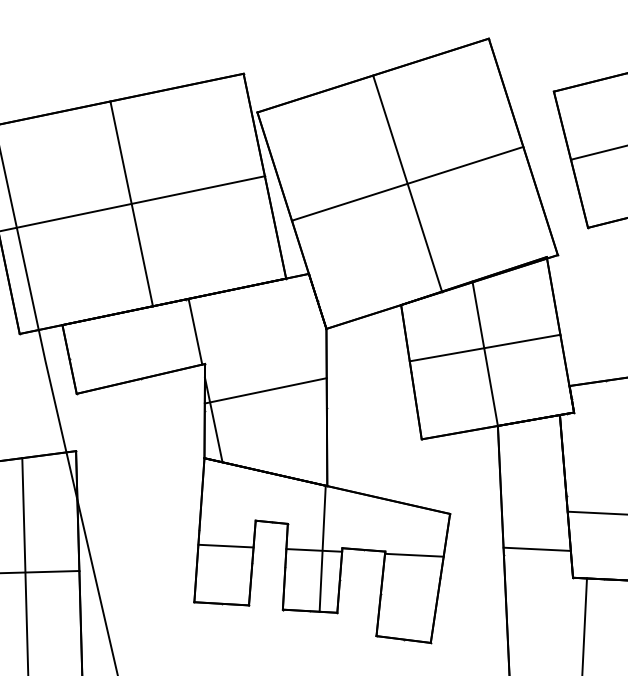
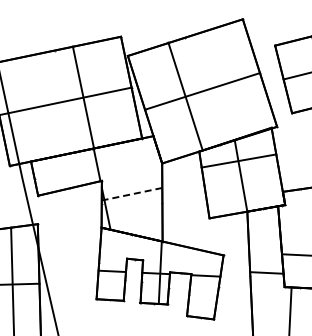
line: (407, 183) -> (185, 96), moved
line: (131, 204) -> (83, 97), moved
line: (484, 347) -> (238, 160), moved
line: (266, 391) -> (132, 194), solid -> dashed

